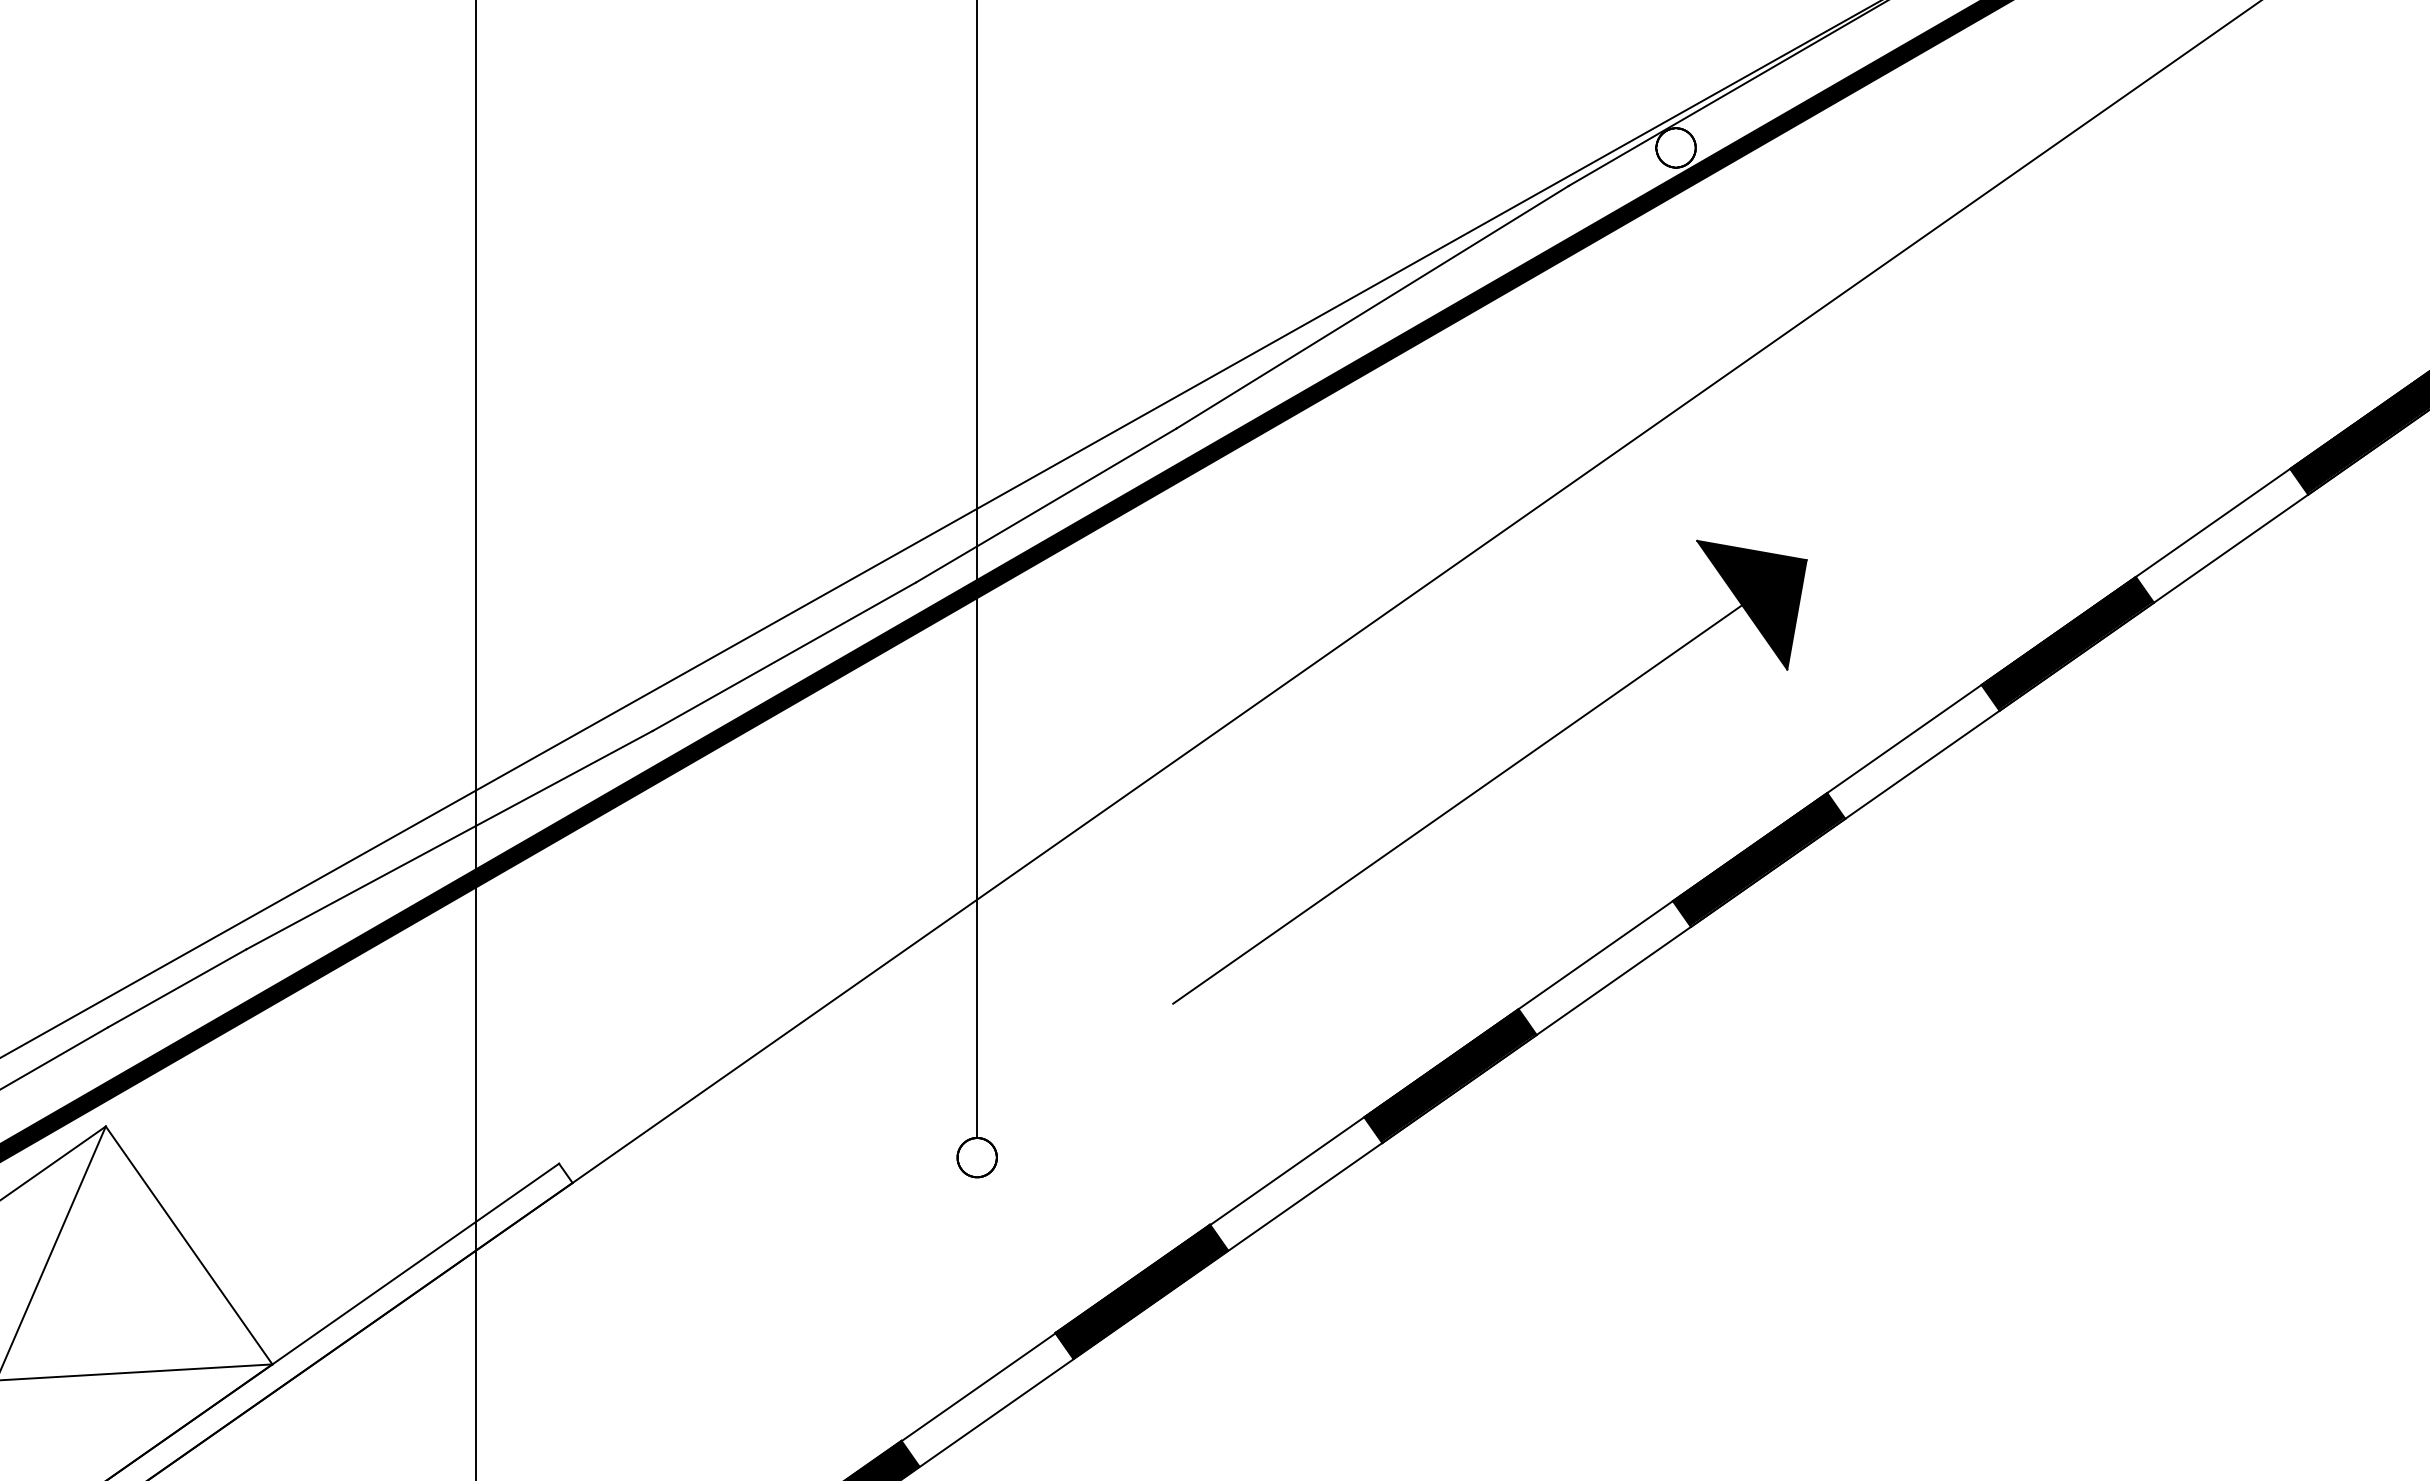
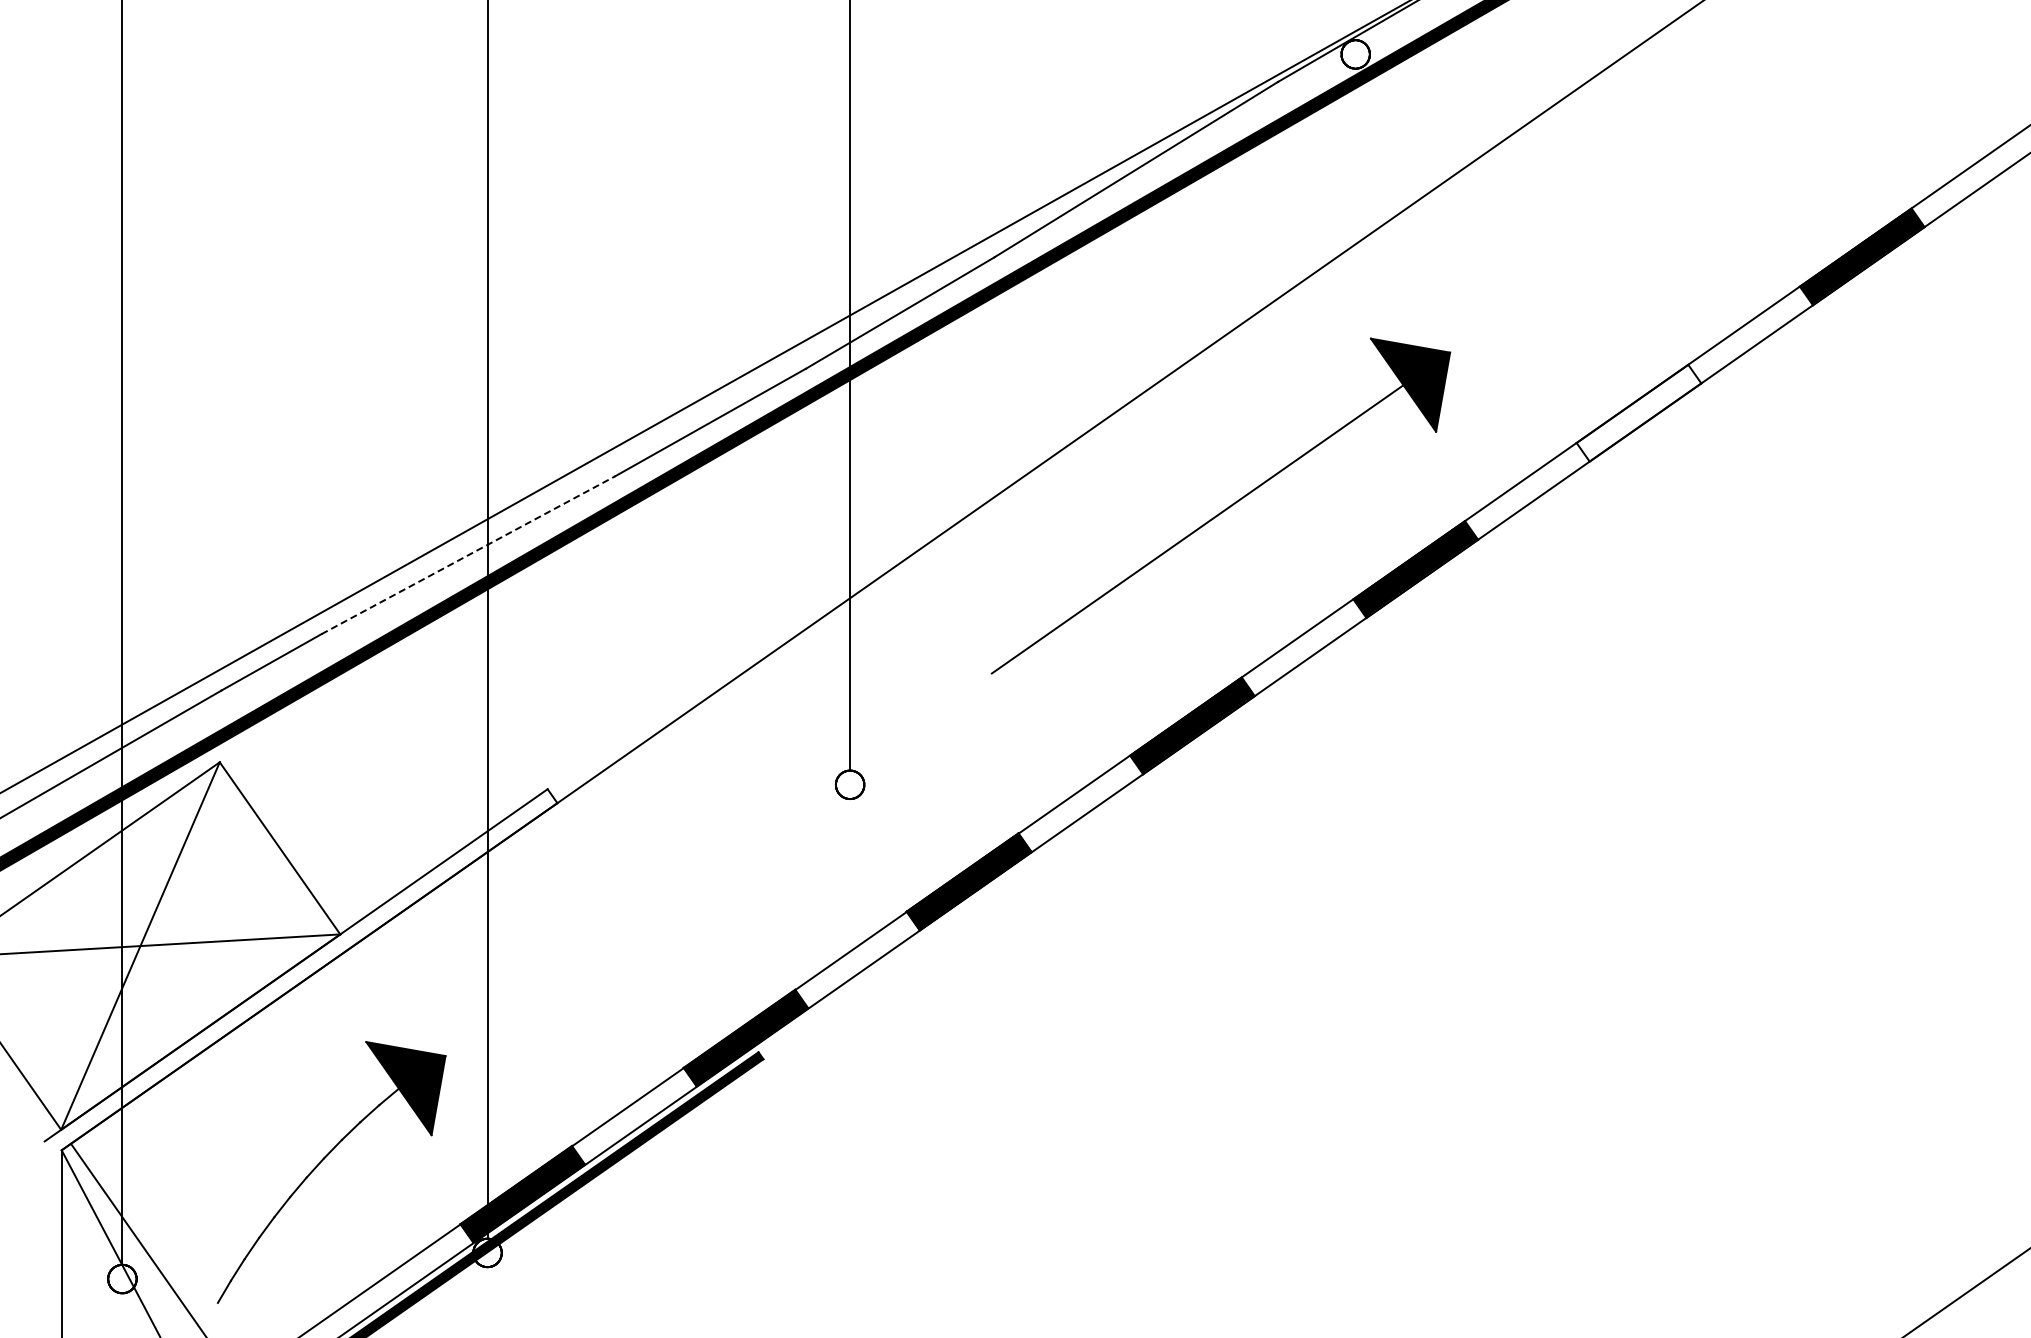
fill: (2067, 642) -> (1638, 412), removed
line: (449, 840) -> (468, 555), solid -> dashed

